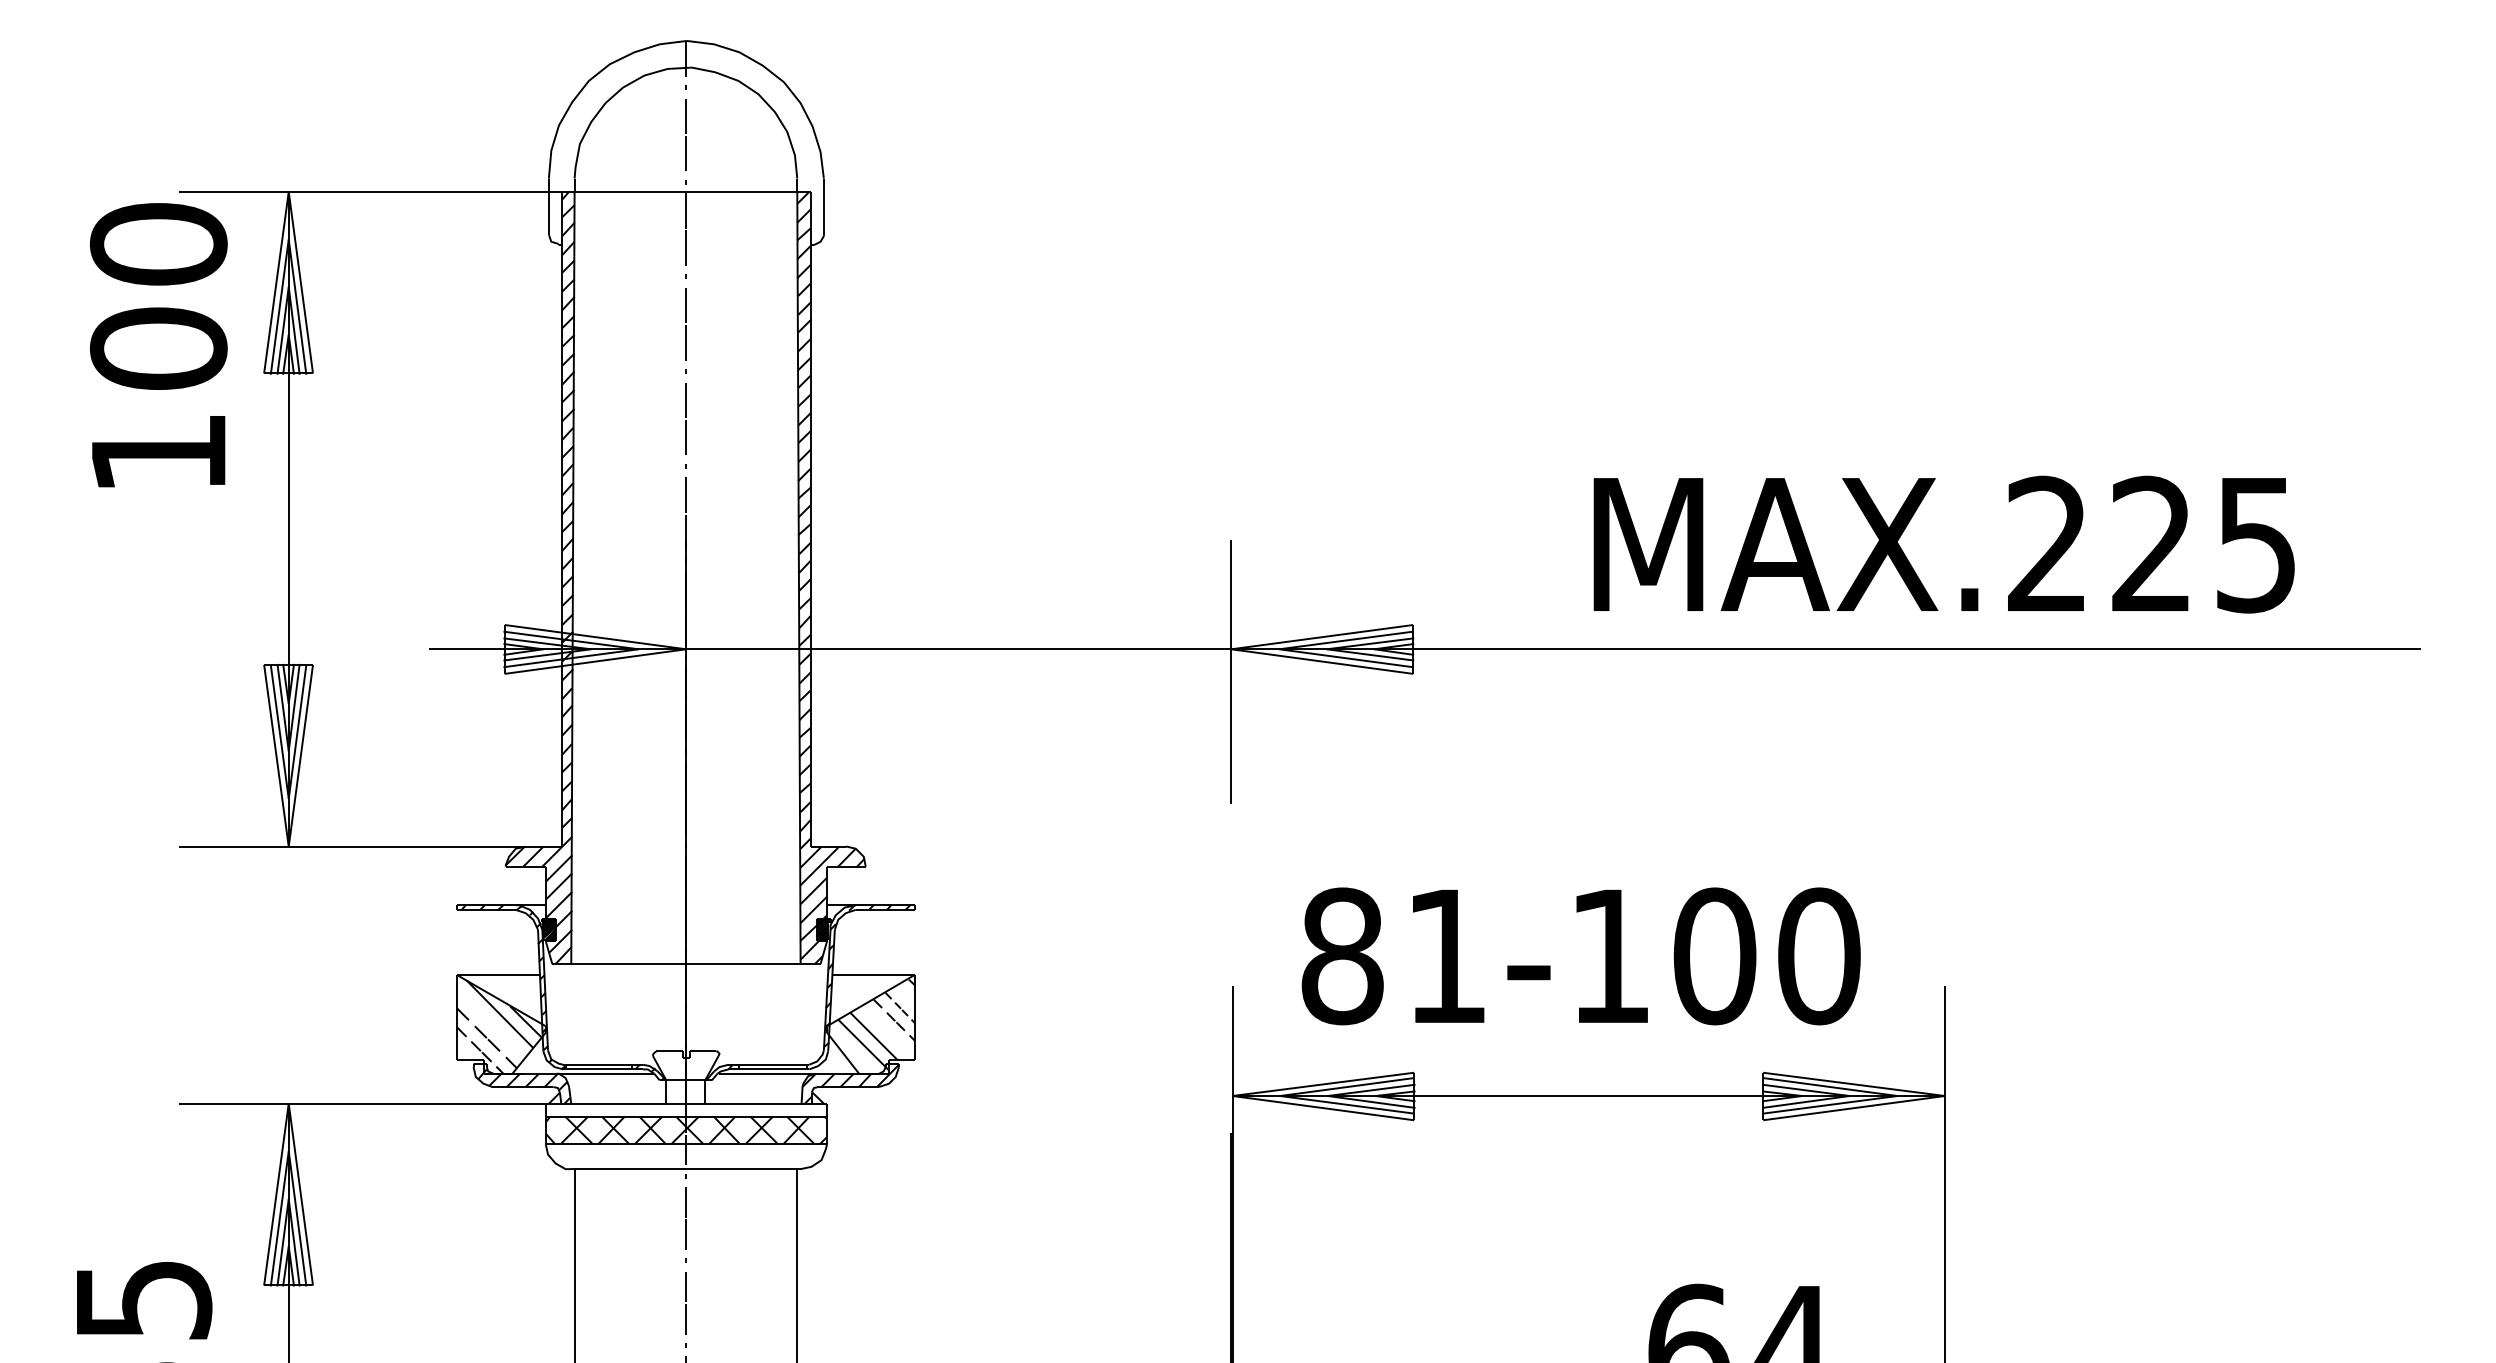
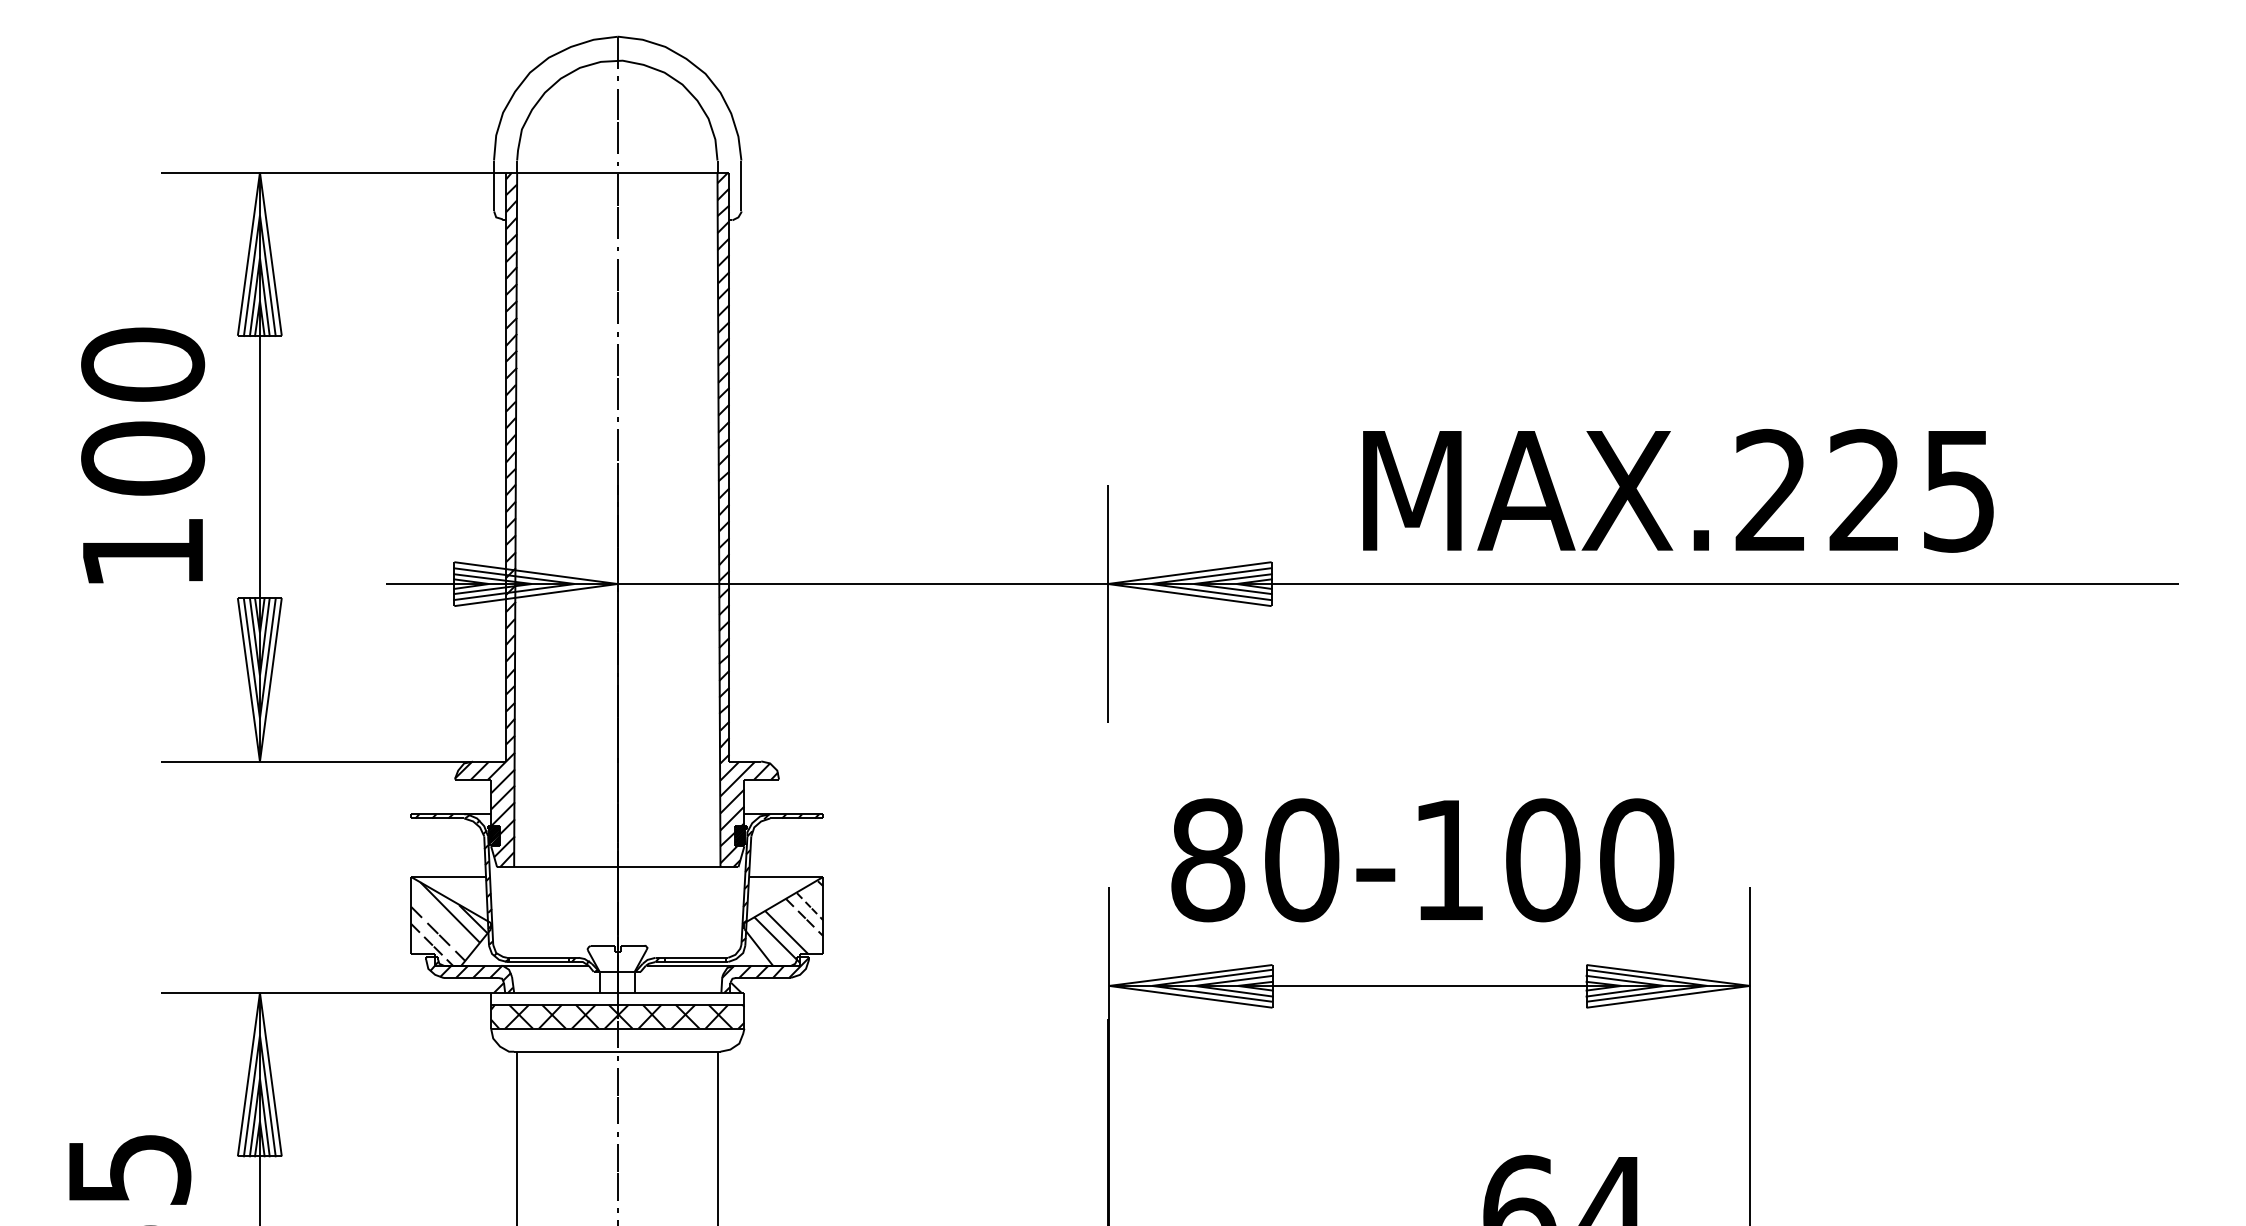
text: (159, 345) -> (143, 455), moved
text: (1944, 544) -> (1678, 490), moved
text: (1447, 956) -> (1302, 860), 81-100 -> 80-100

